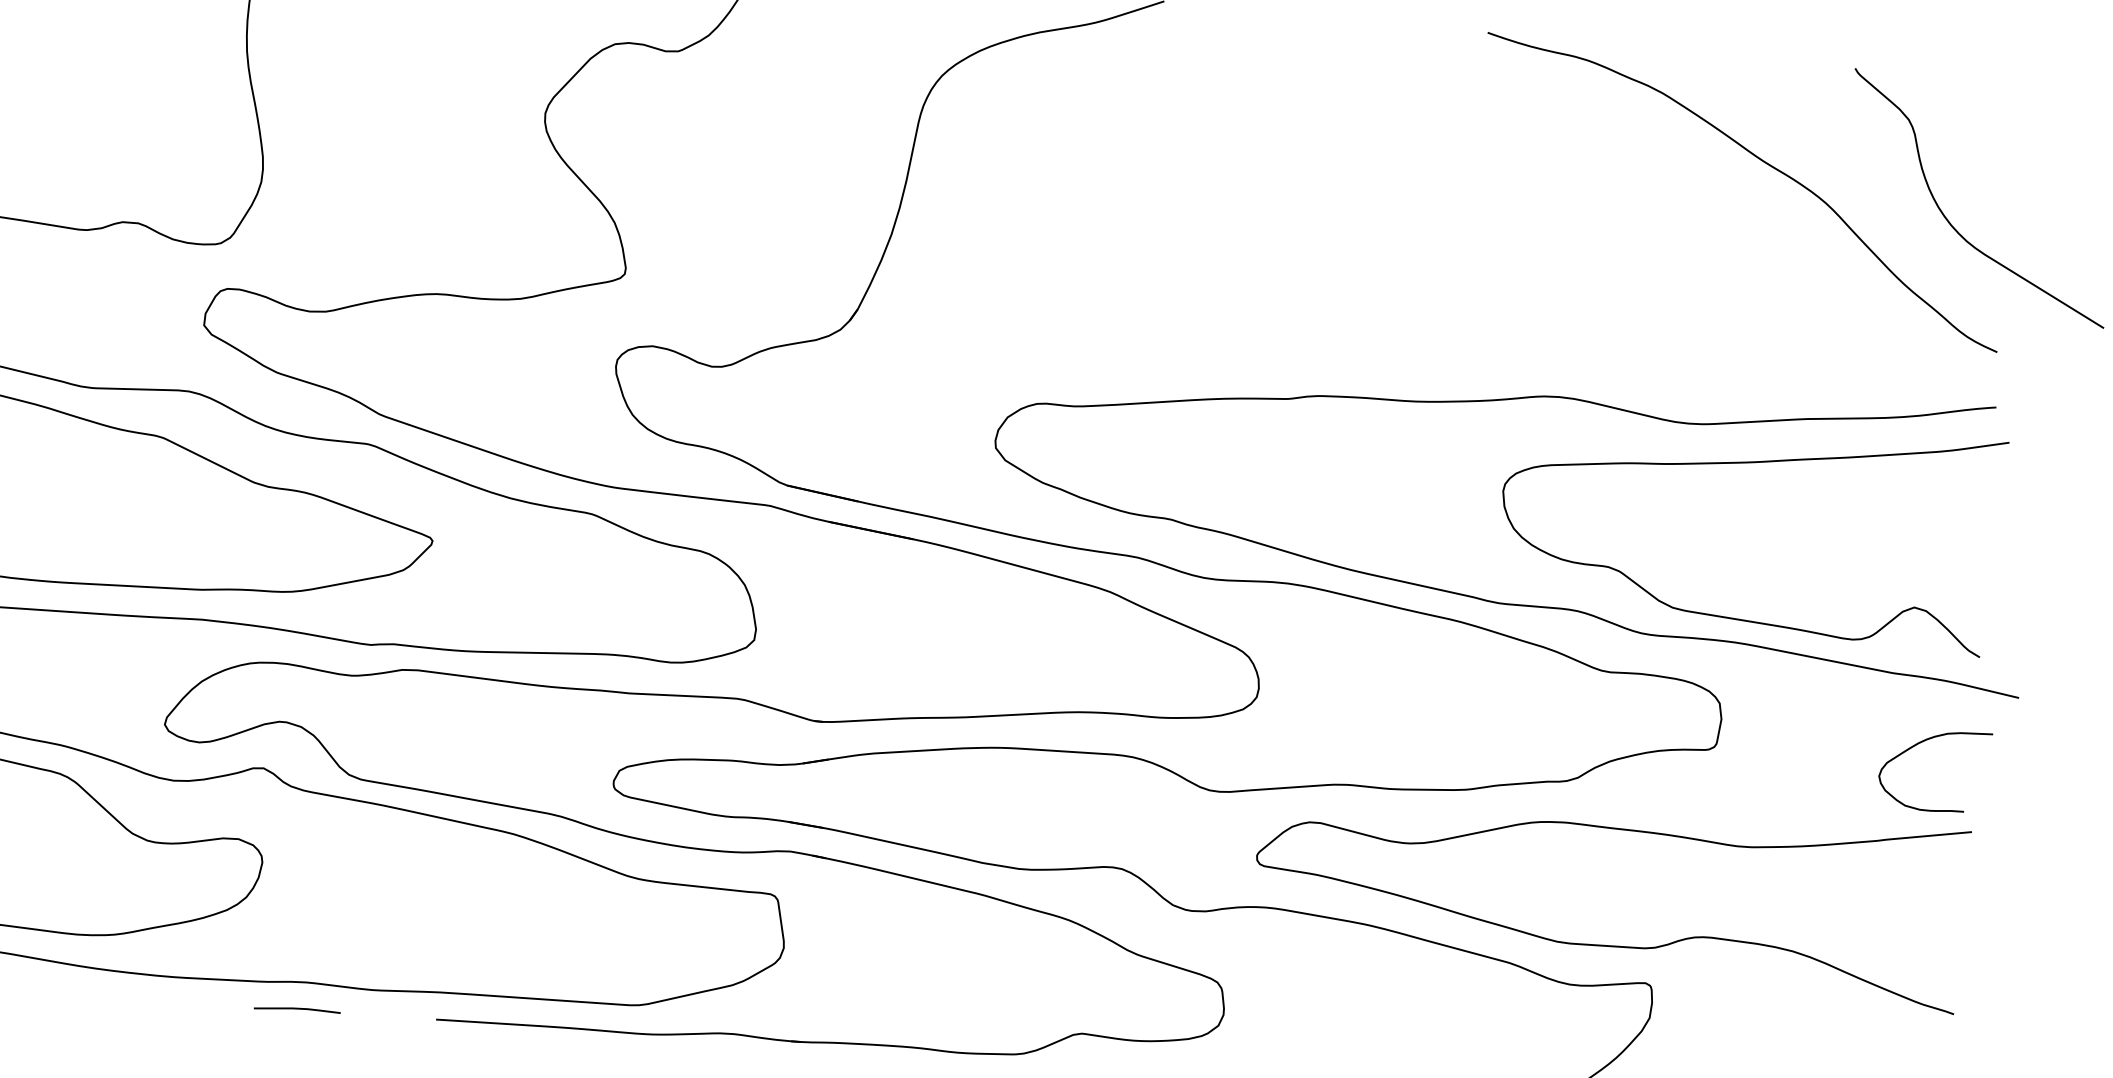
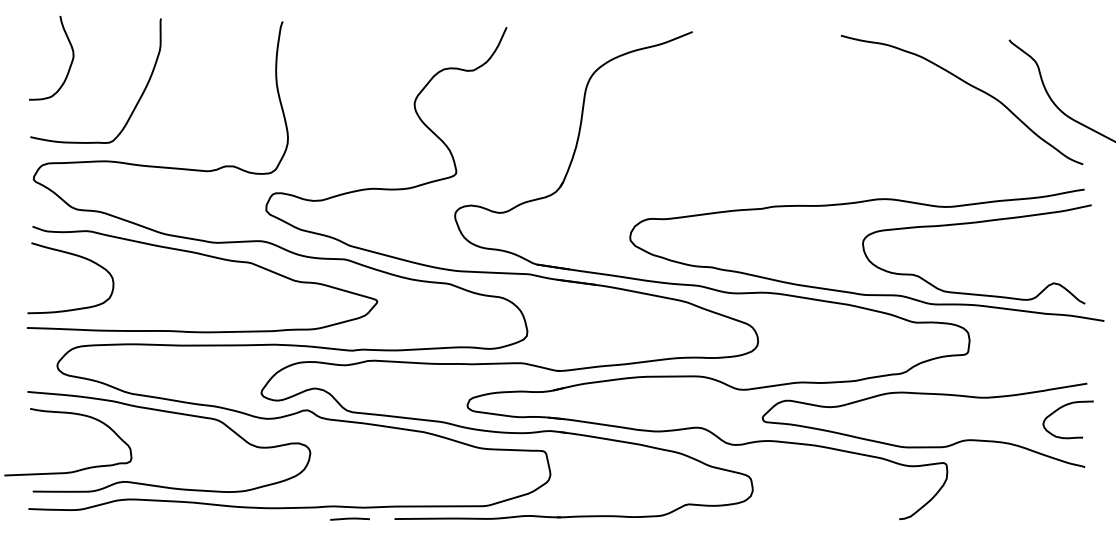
curve: (1921, 744) -> (1061, 408), moved
curve: (296, 1008) -> (349, 518), moved

